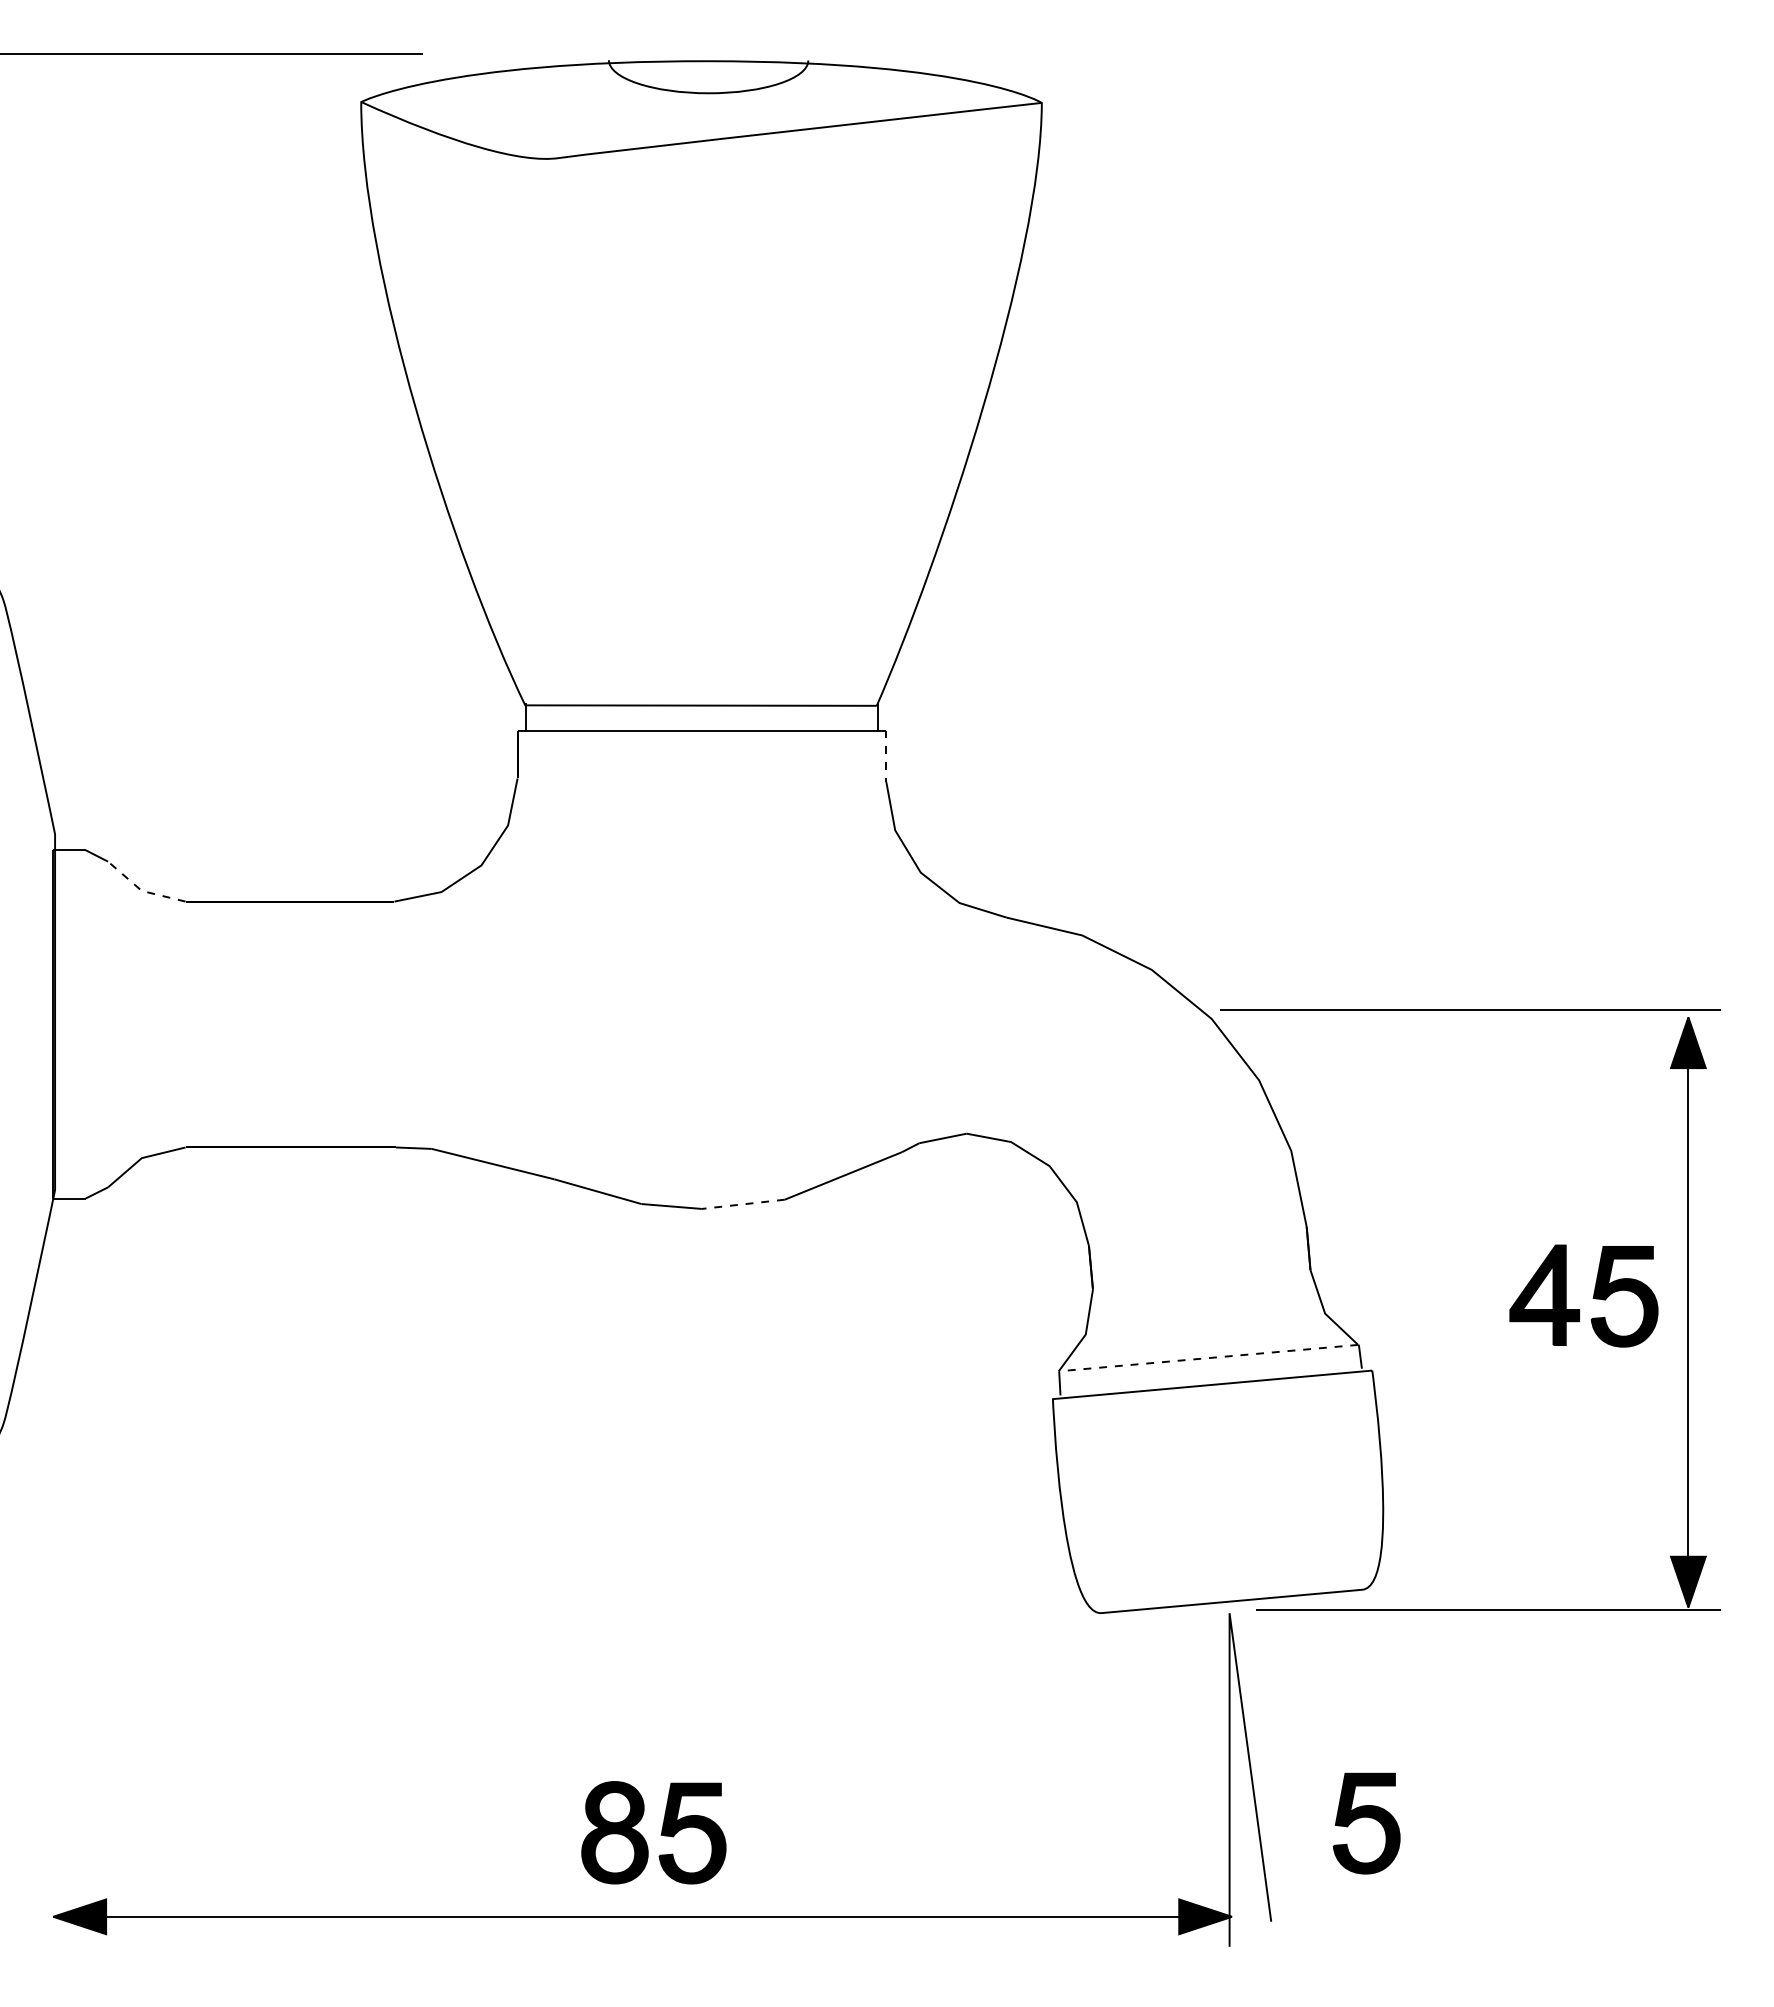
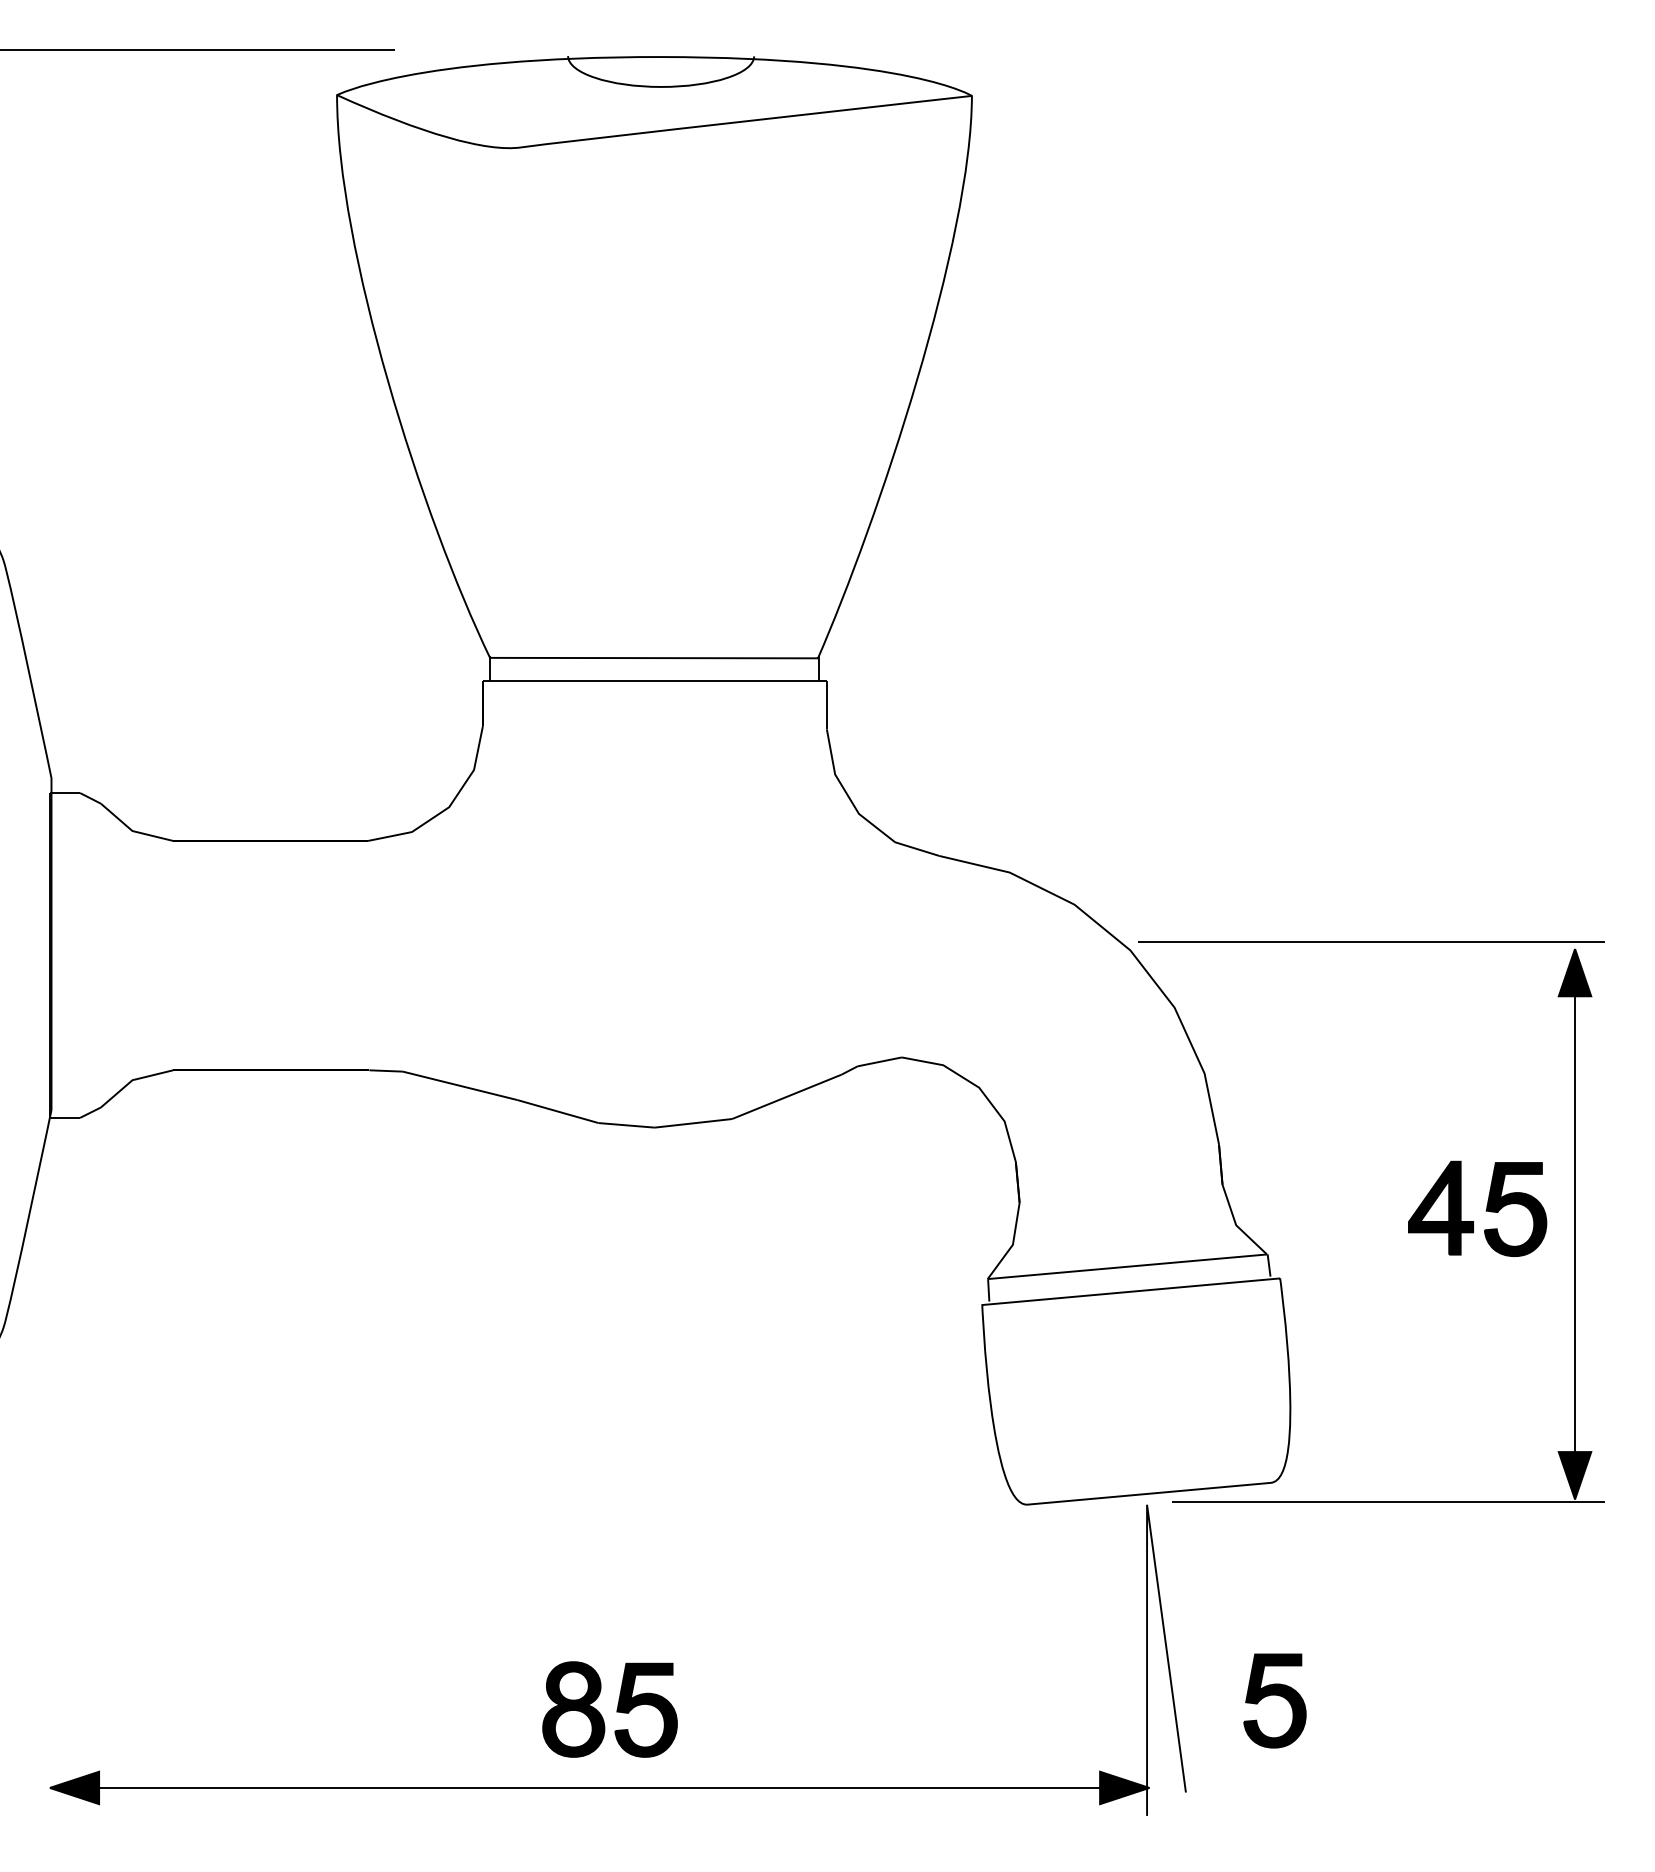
line: (886, 756) -> (827, 705), dashed -> solid
line: (141, 890) -> (132, 830), dashed -> solid
line: (743, 1204) -> (693, 1123), dashed -> solid
line: (1207, 1358) -> (1126, 1267), dashed -> solid

